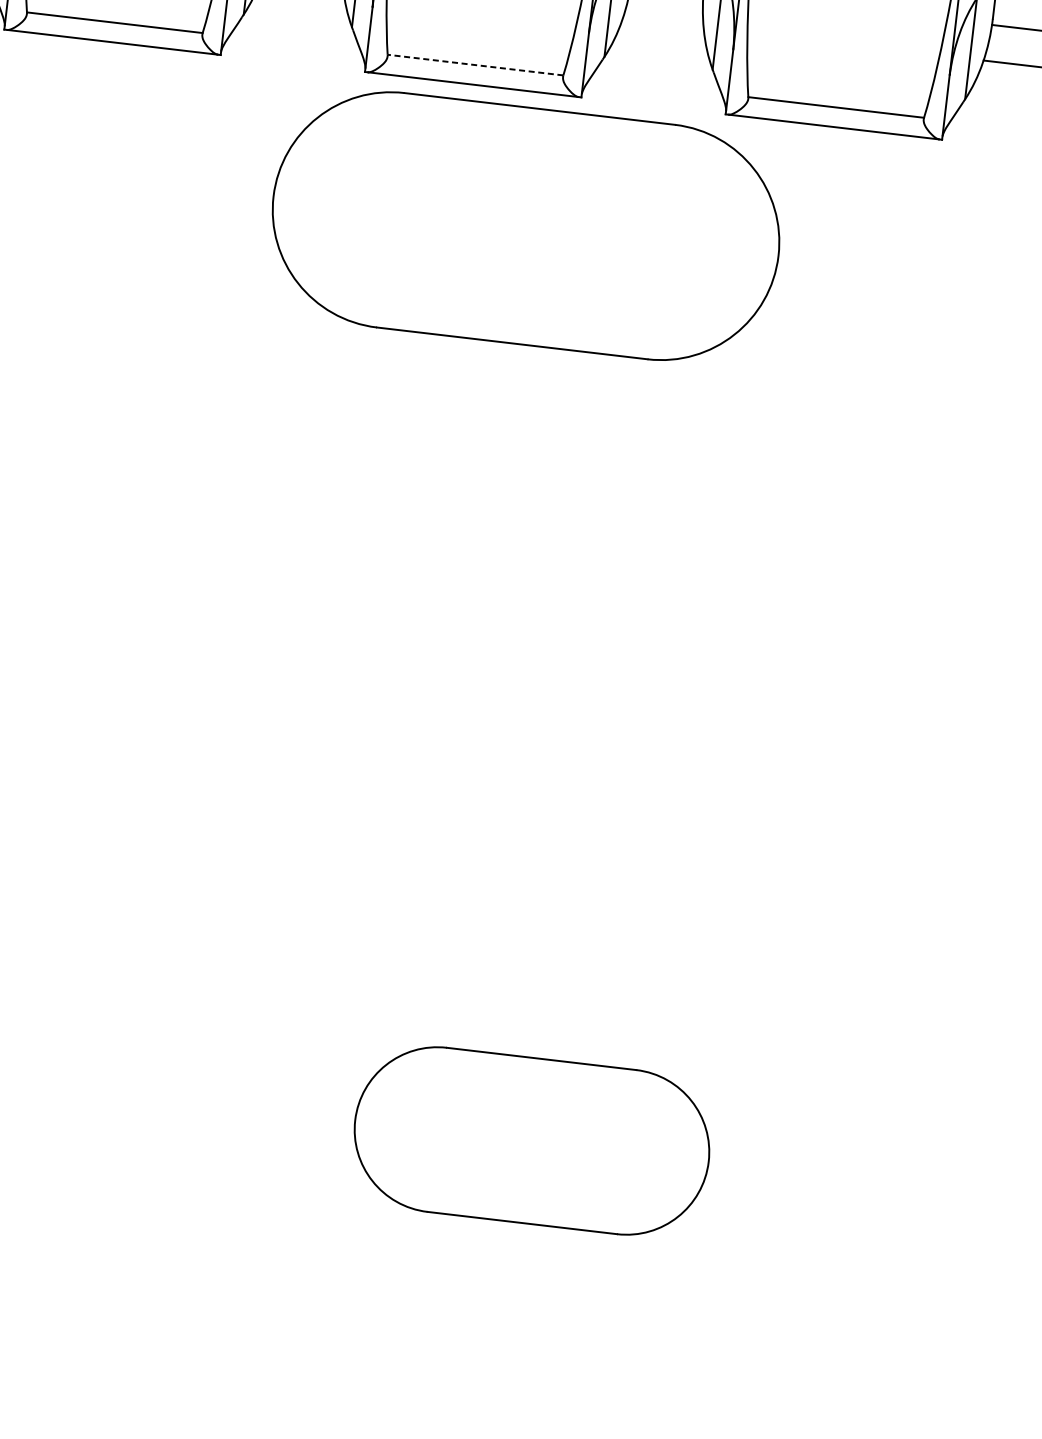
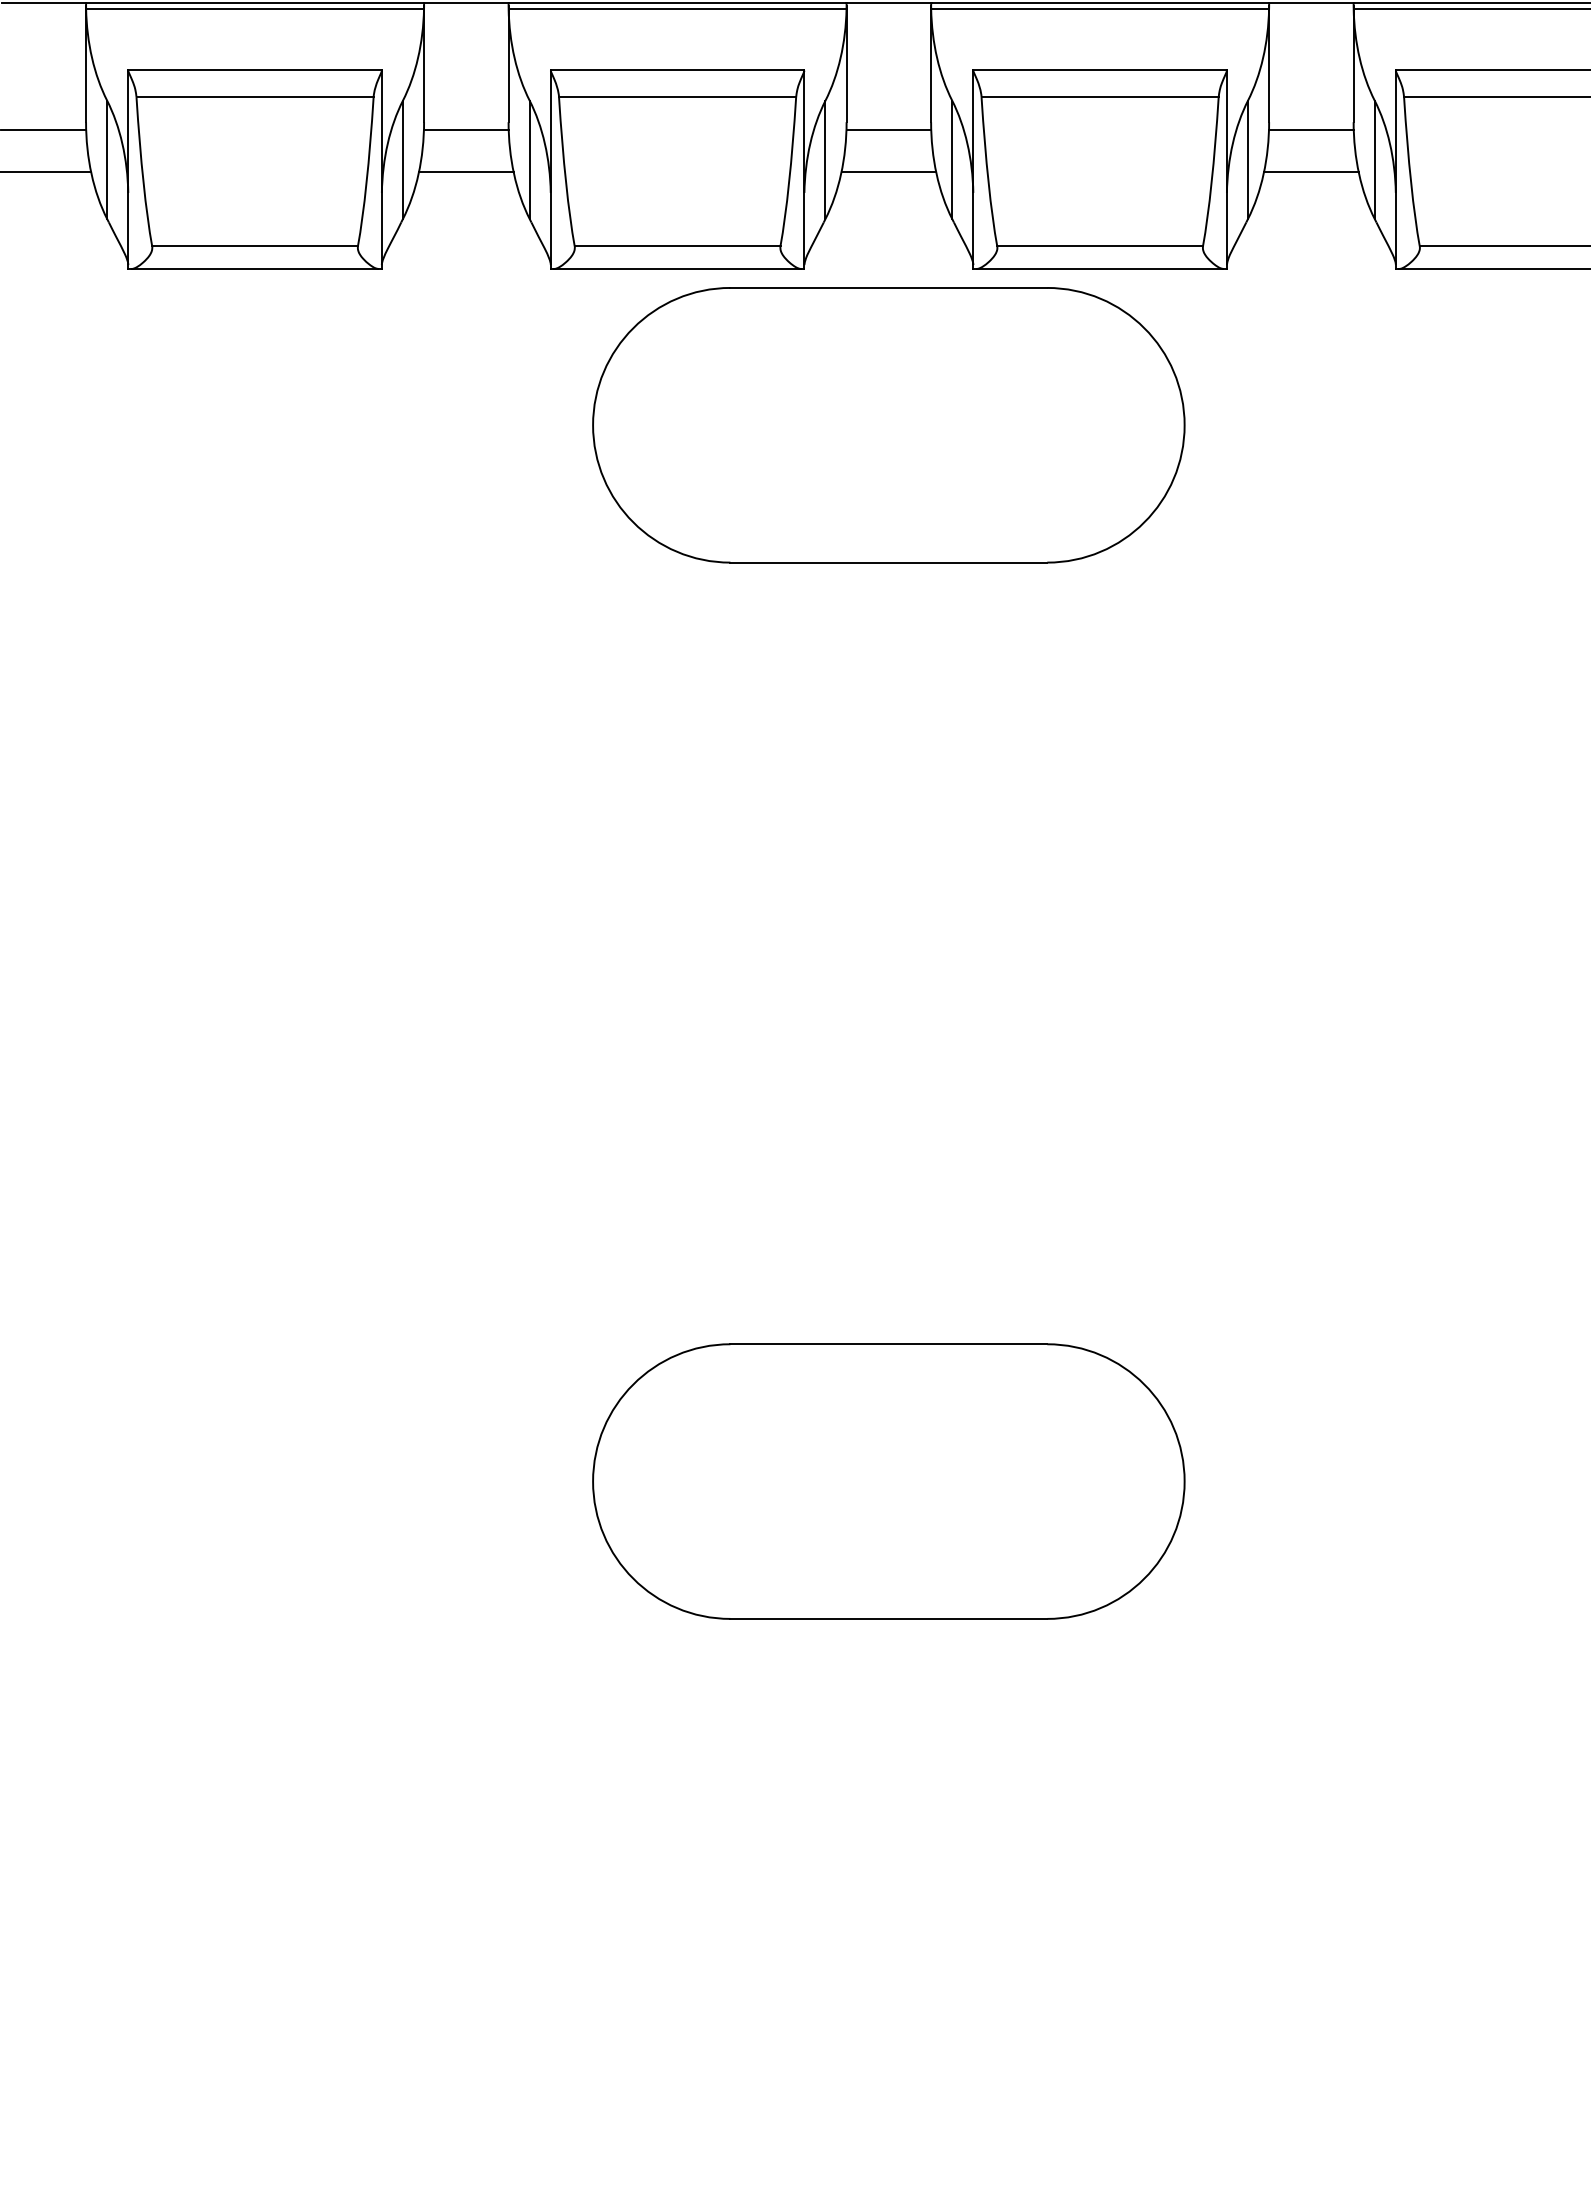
line: (663, 22) -> (888, 171), added
line: (475, 65) -> (677, 246), dashed -> solid
part: (525, 226) -> (888, 425), moved
part: (531, 1140) -> (888, 1481), size x1.43

